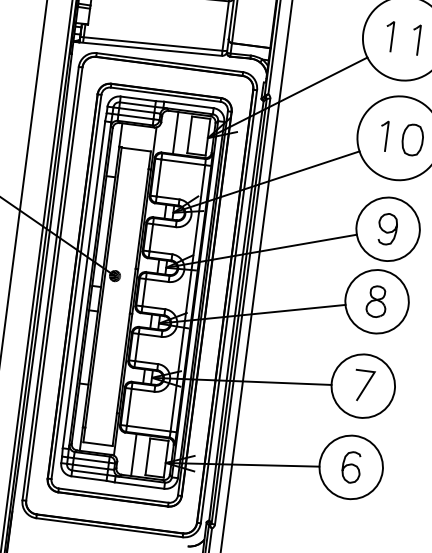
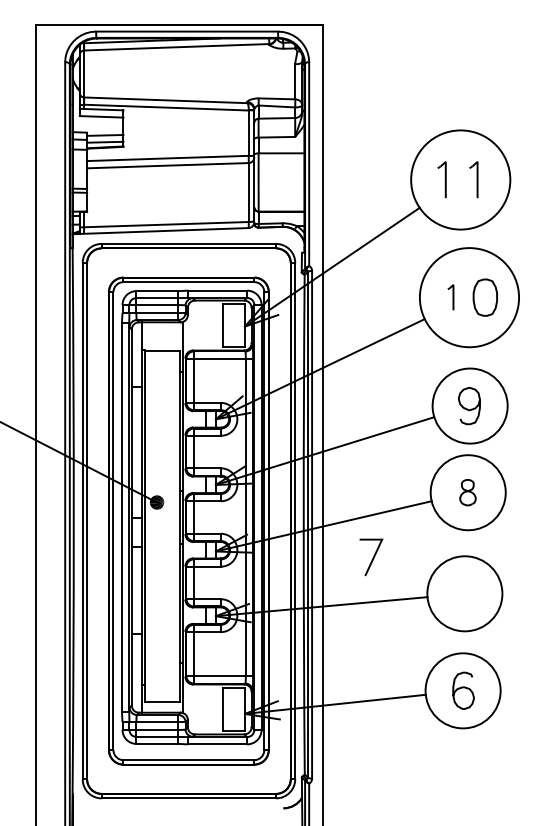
line: (175, 133) -> (206, 325), removed
part: (383, 136) -> (450, 297), size x0.7
part: (376, 301) -> (467, 492), size x0.7
line: (364, 386) -> (372, 557), moved
line: (133, 455) -> (206, 709), removed

